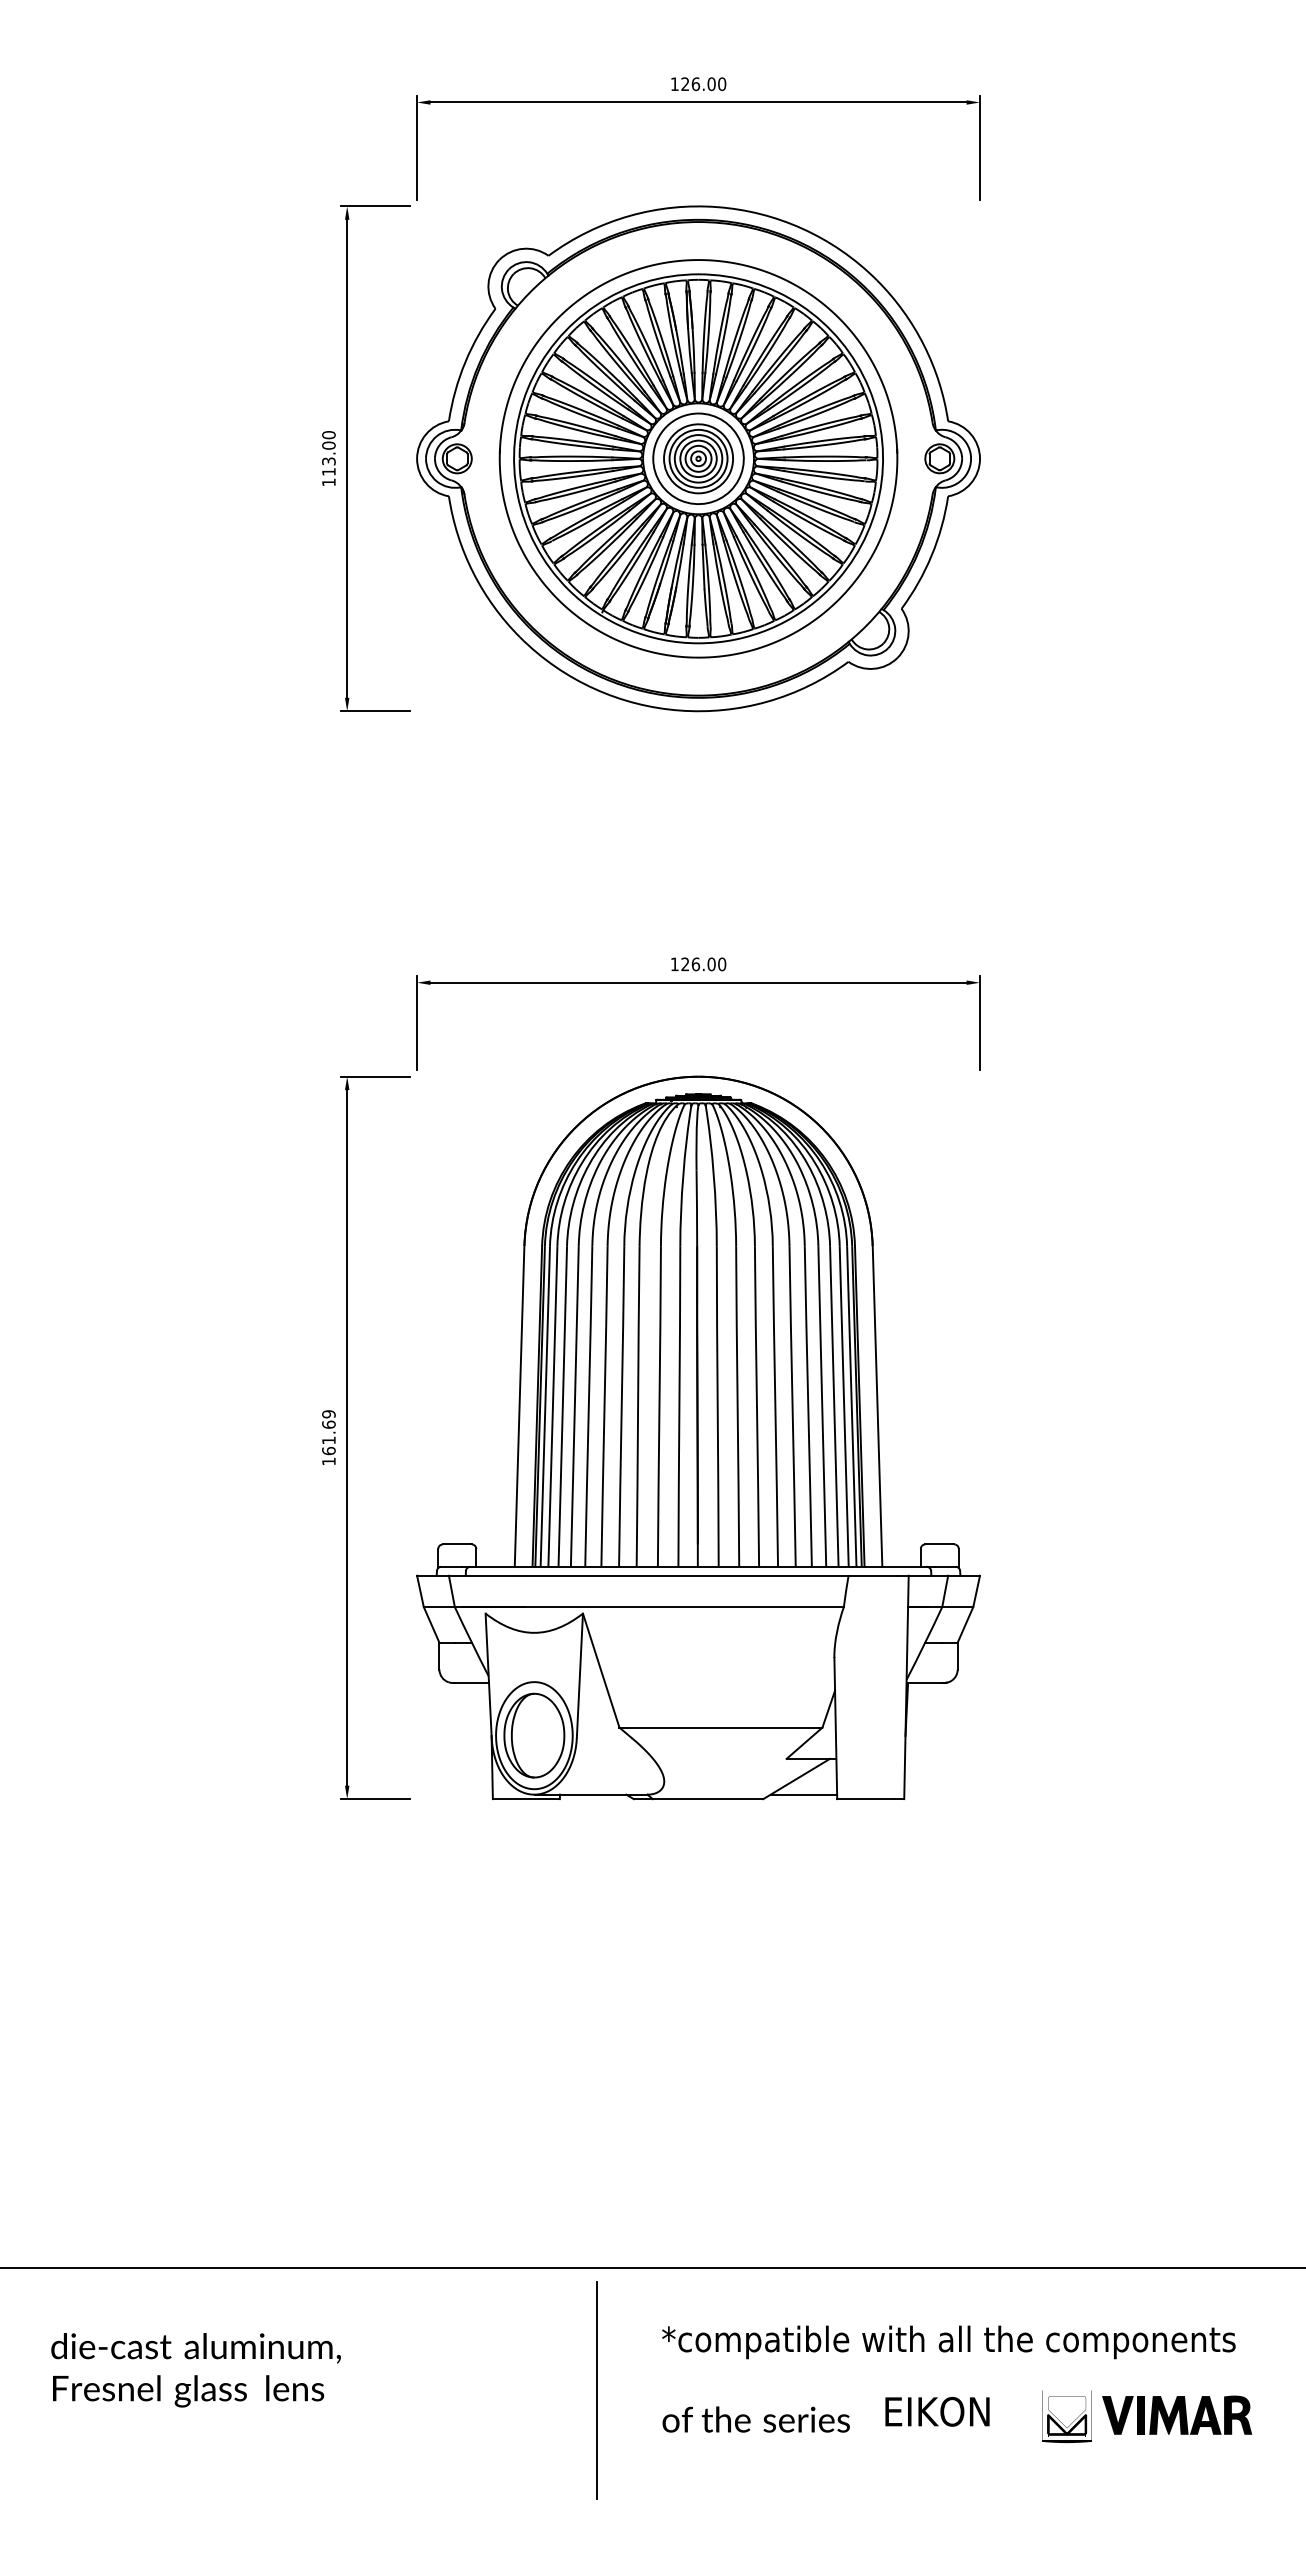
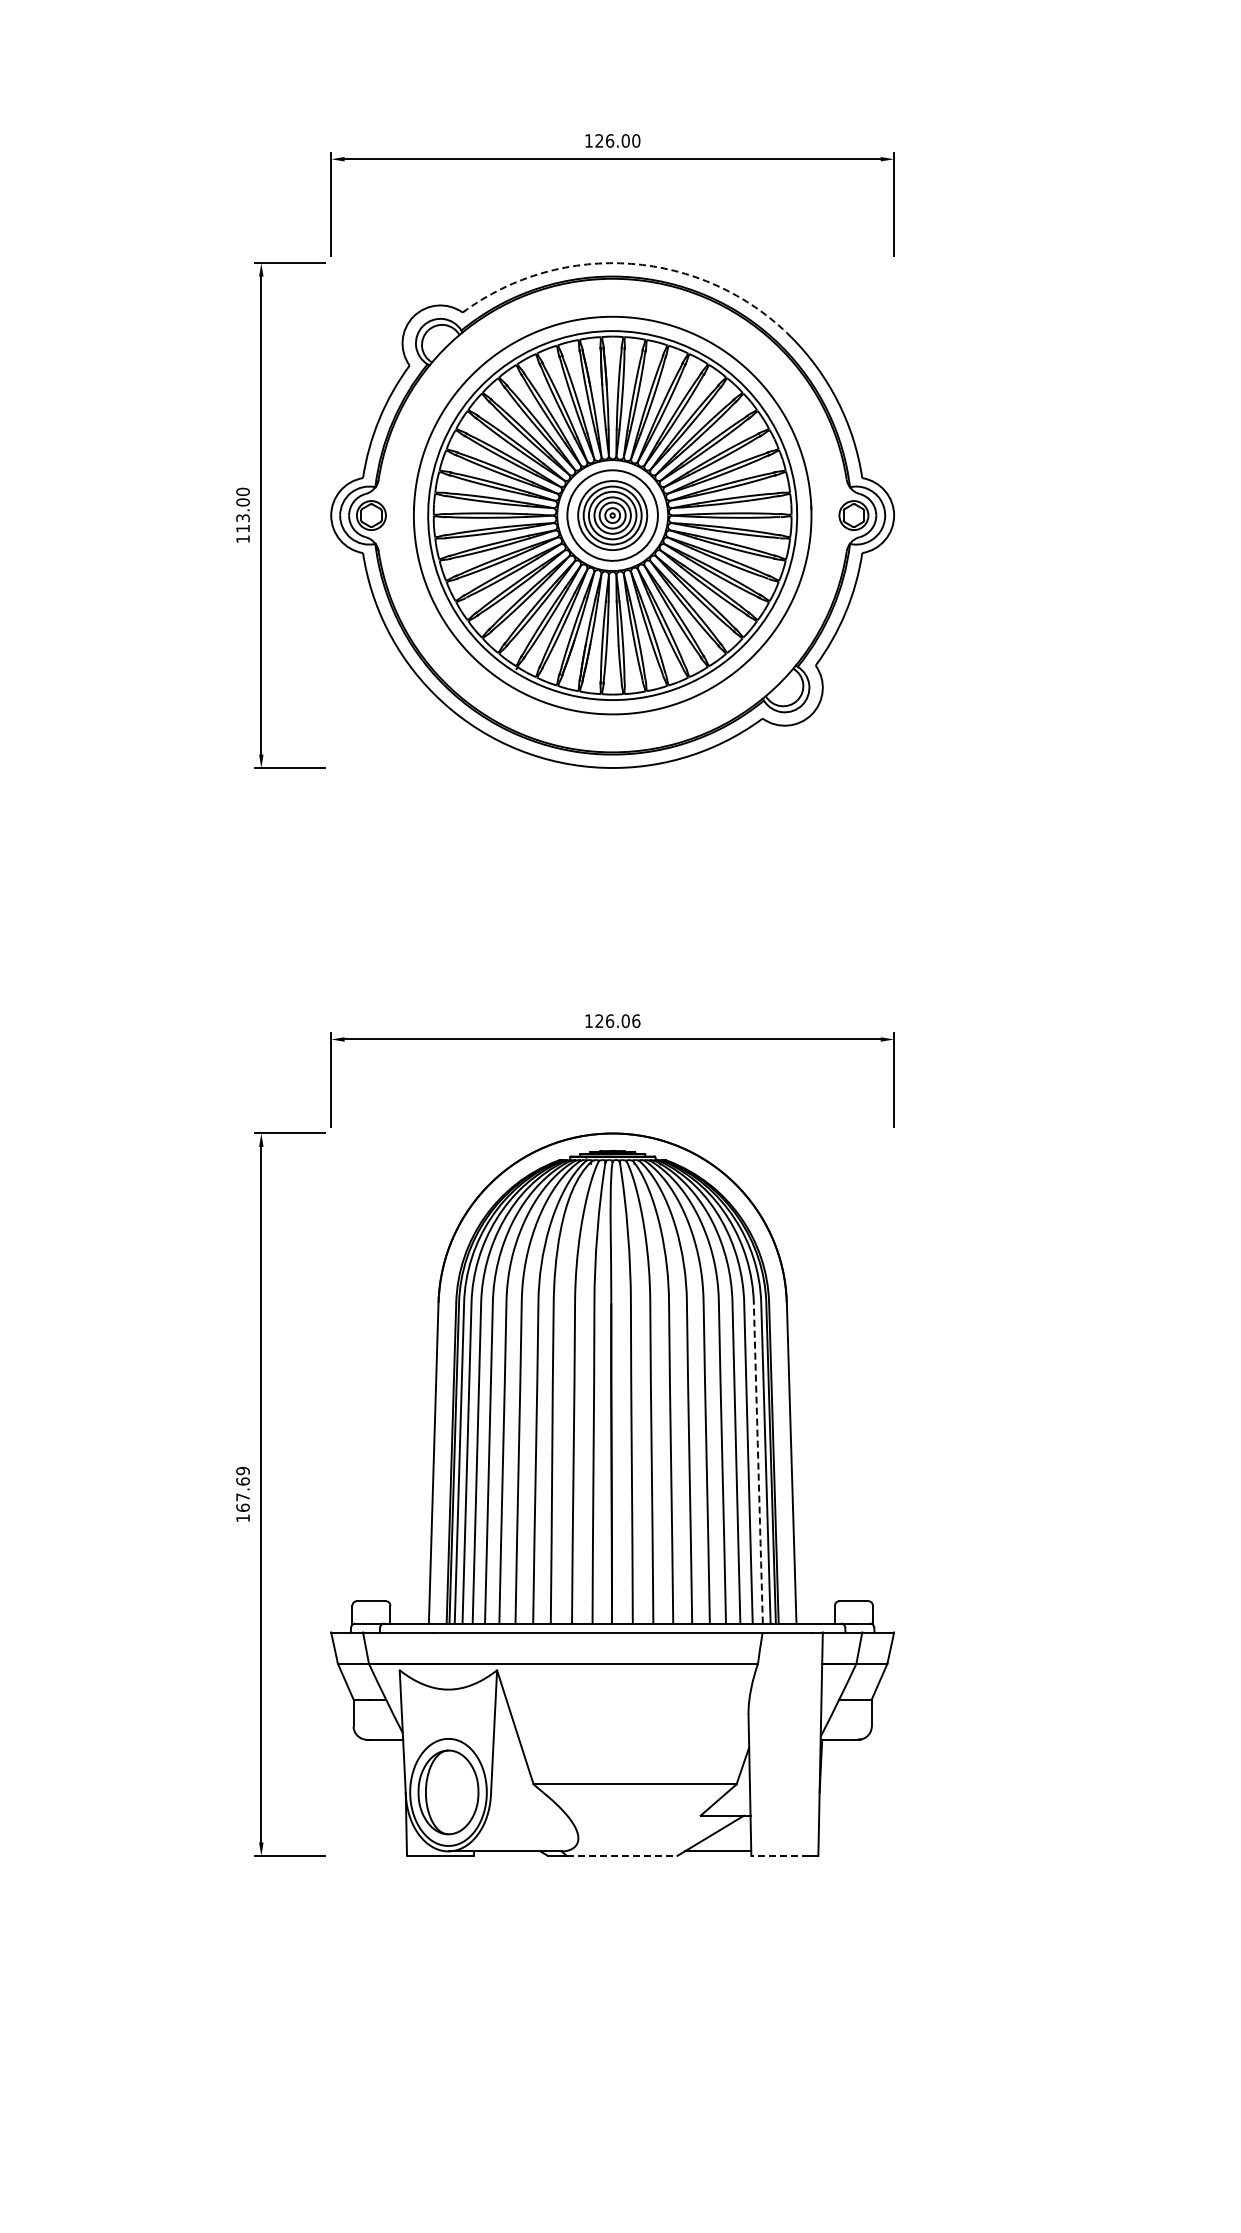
arc: (717, 207) -> (631, 264), solid -> dashed
text: (722, 963) -> (636, 1020), 126.00 -> 126.06
arc: (844, 1406) -> (758, 1463), solid -> dashed
text: (328, 1440) -> (242, 1497), 161.69 -> 167.69
line: (708, 1799) -> (622, 1856), solid -> dashed
line: (865, 1799) -> (779, 1856), solid -> dashed

